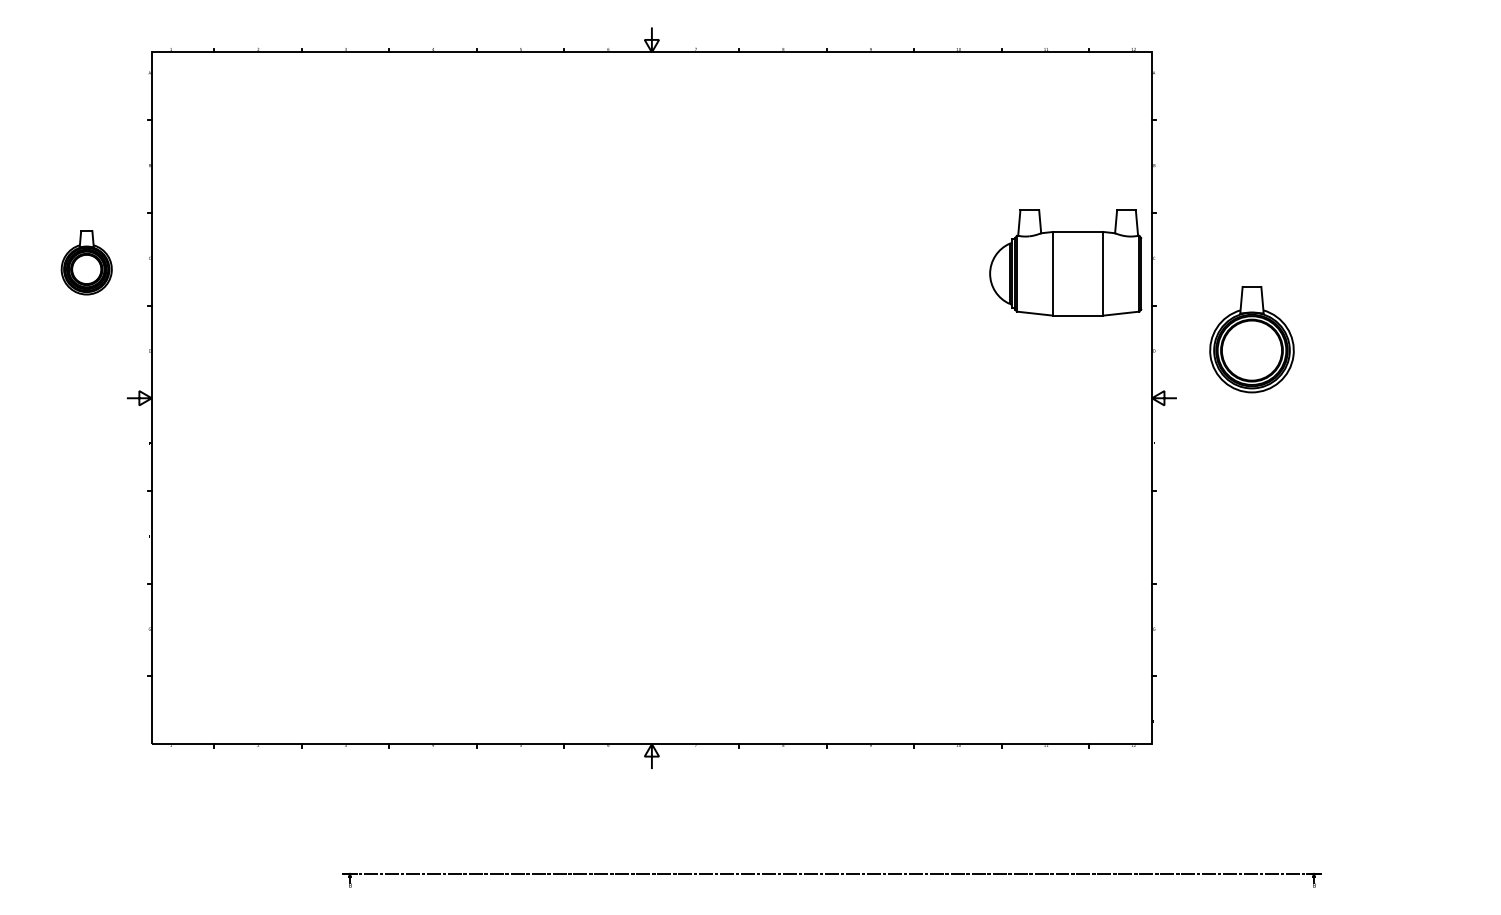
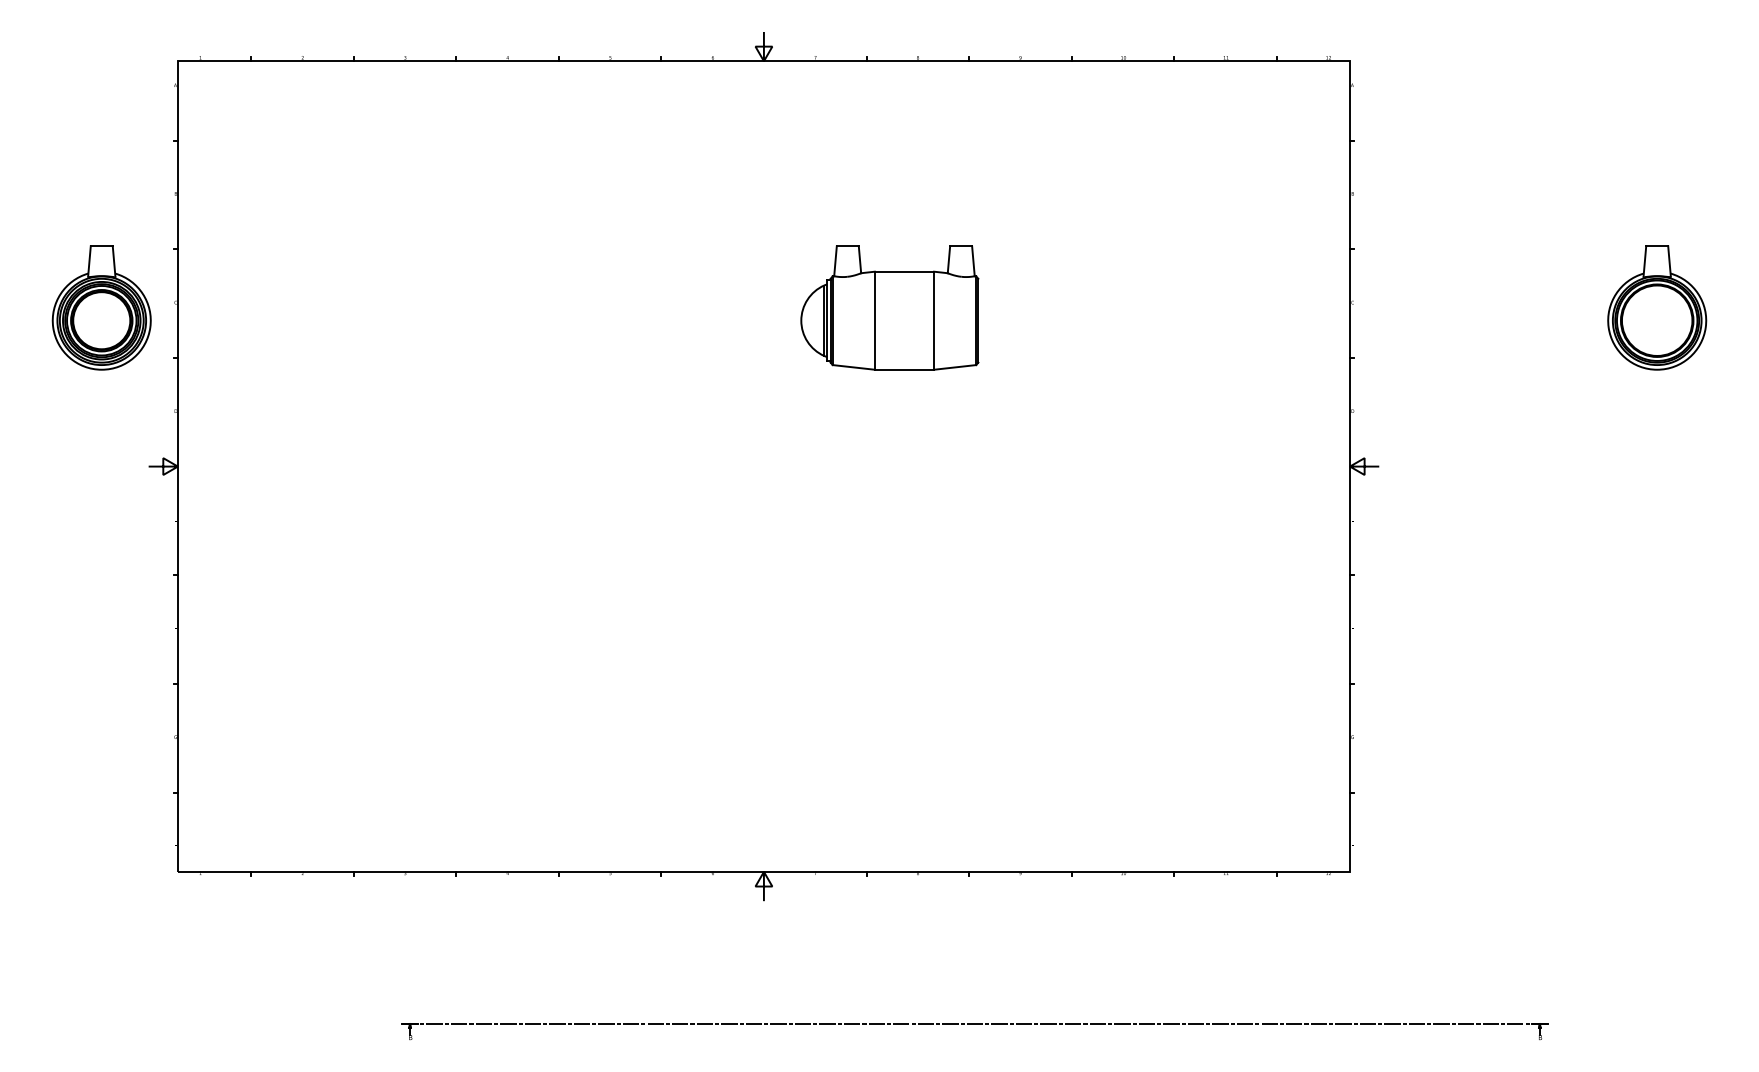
part: (86, 262) -> (101, 307), size x1.67
part: (1065, 262) -> (889, 307), moved
part: (1252, 339) -> (1657, 307), moved

